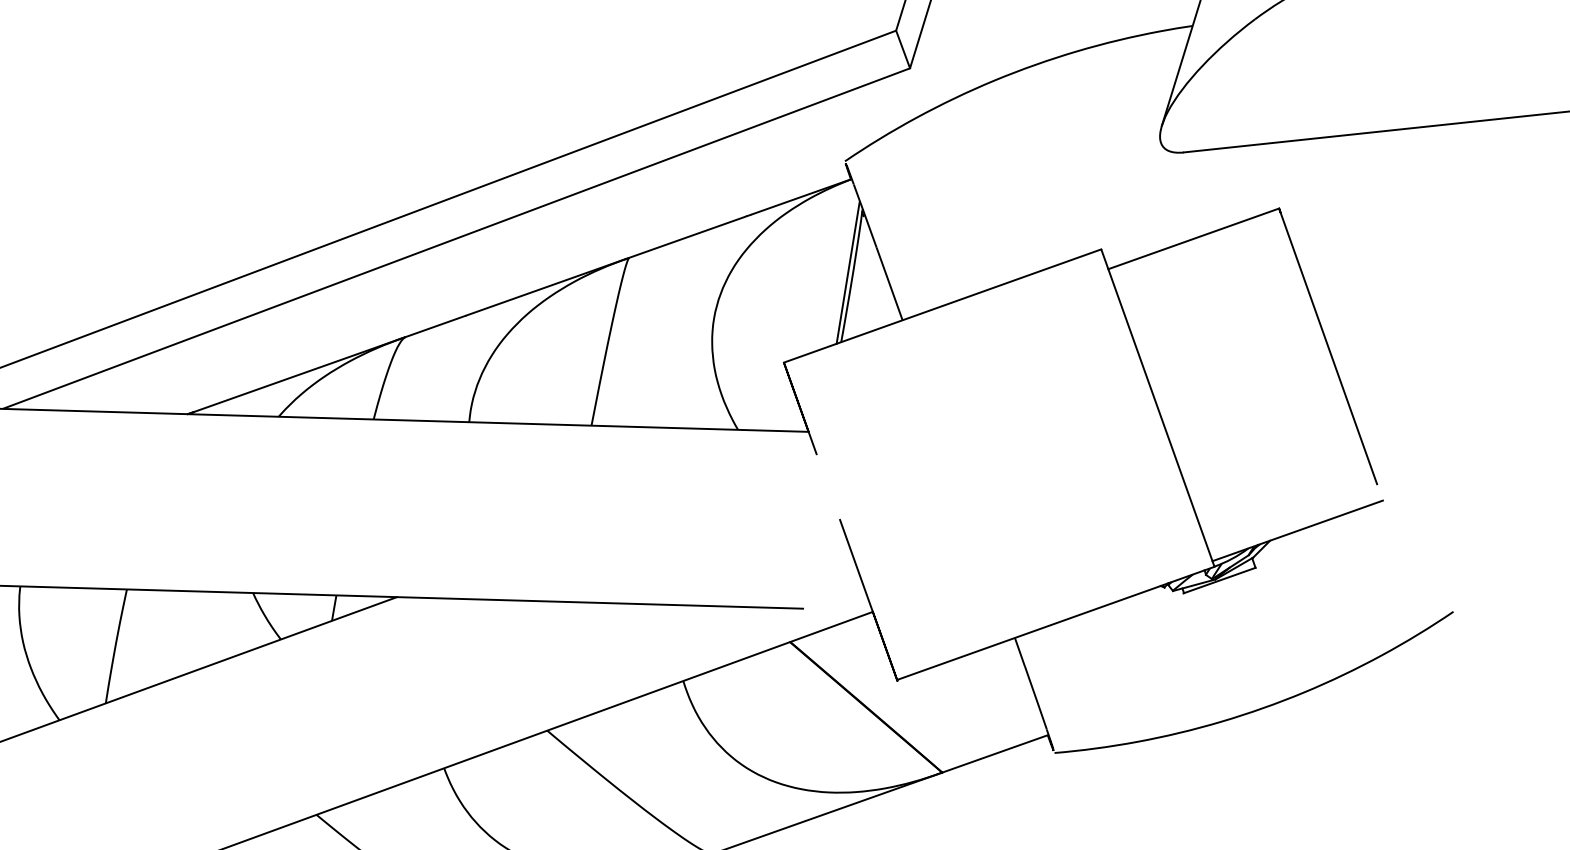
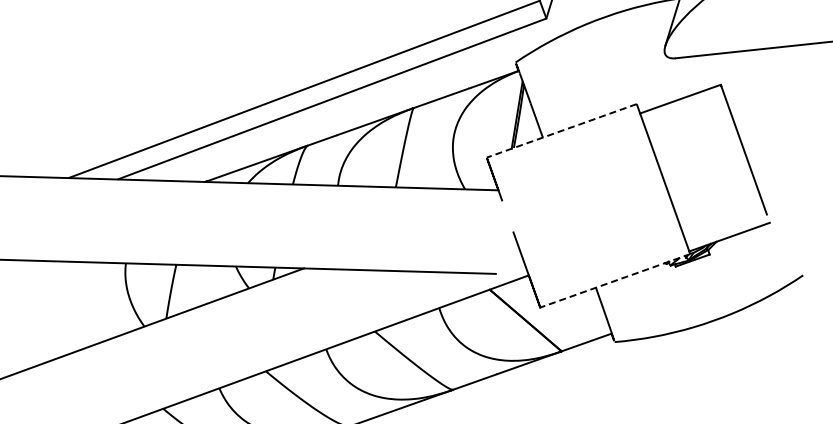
line: (941, 305) -> (561, 130), solid -> dashed
line: (1056, 622) -> (615, 280), solid -> dashed

